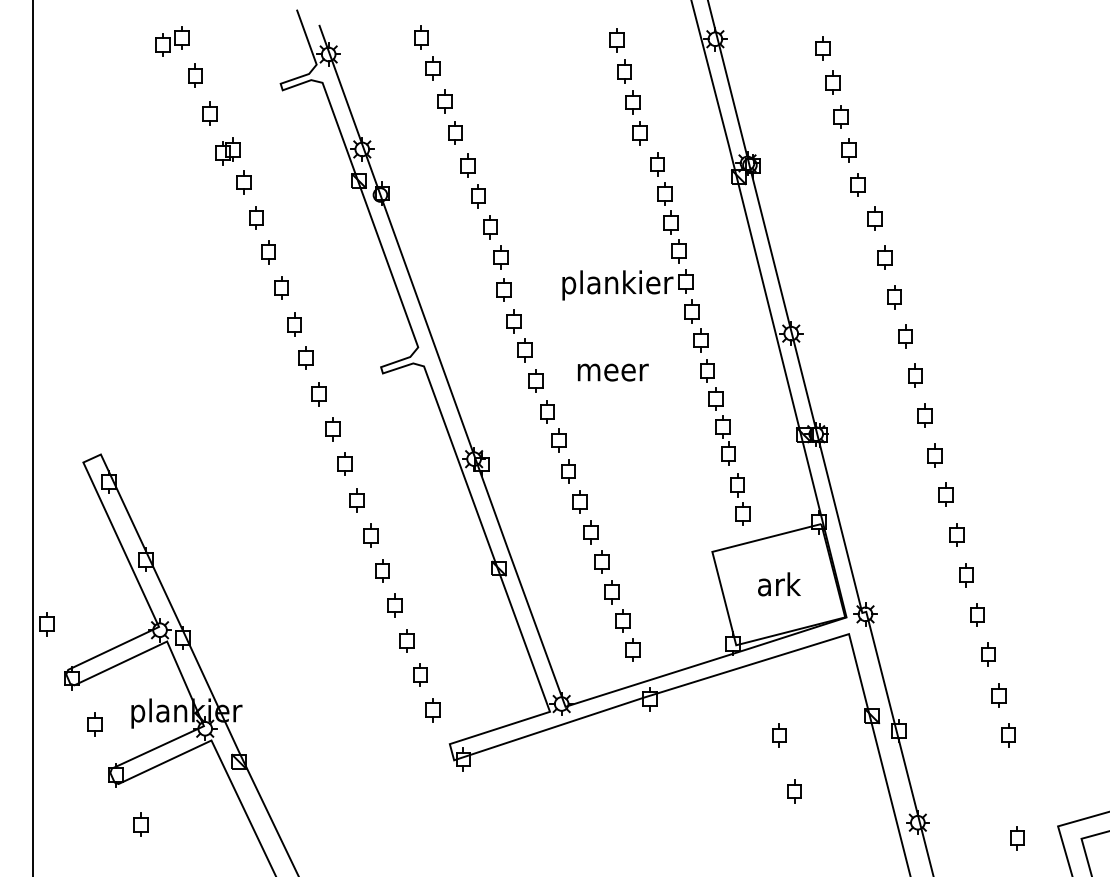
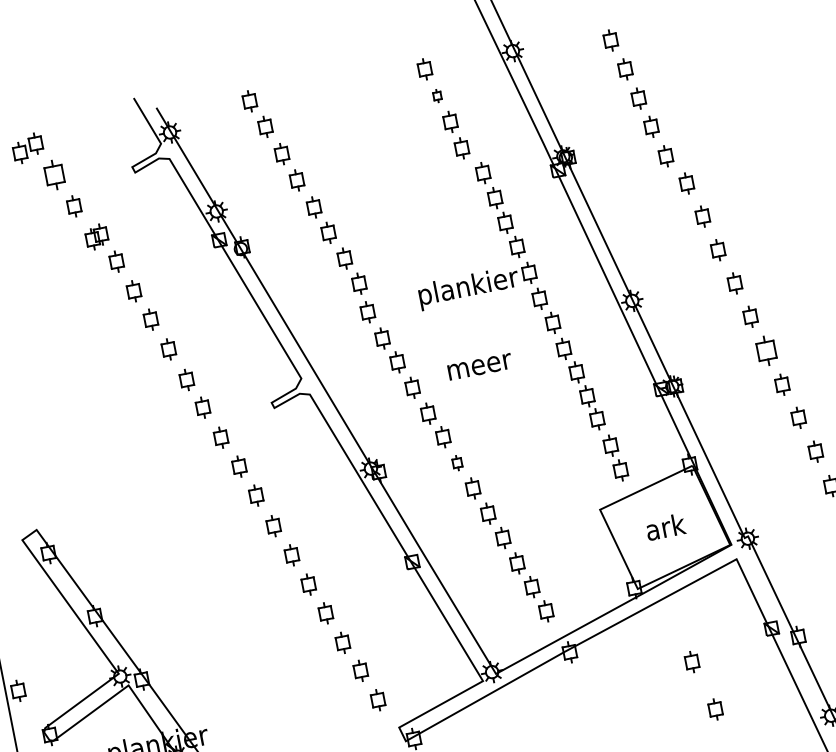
part: (624, 71) -> (437, 95), size x0.6
part: (195, 75) -> (54, 174), size x1.4
part: (924, 415) -> (765, 350), size x1.4
part: (568, 471) -> (457, 463), size x0.7

